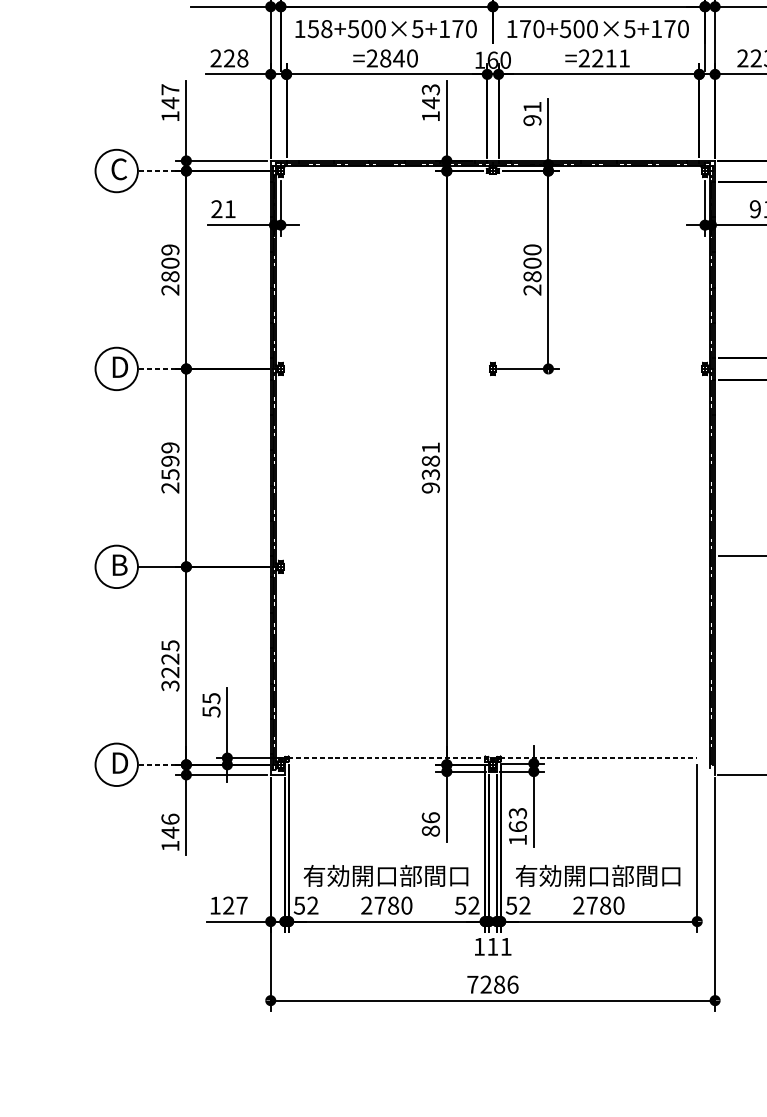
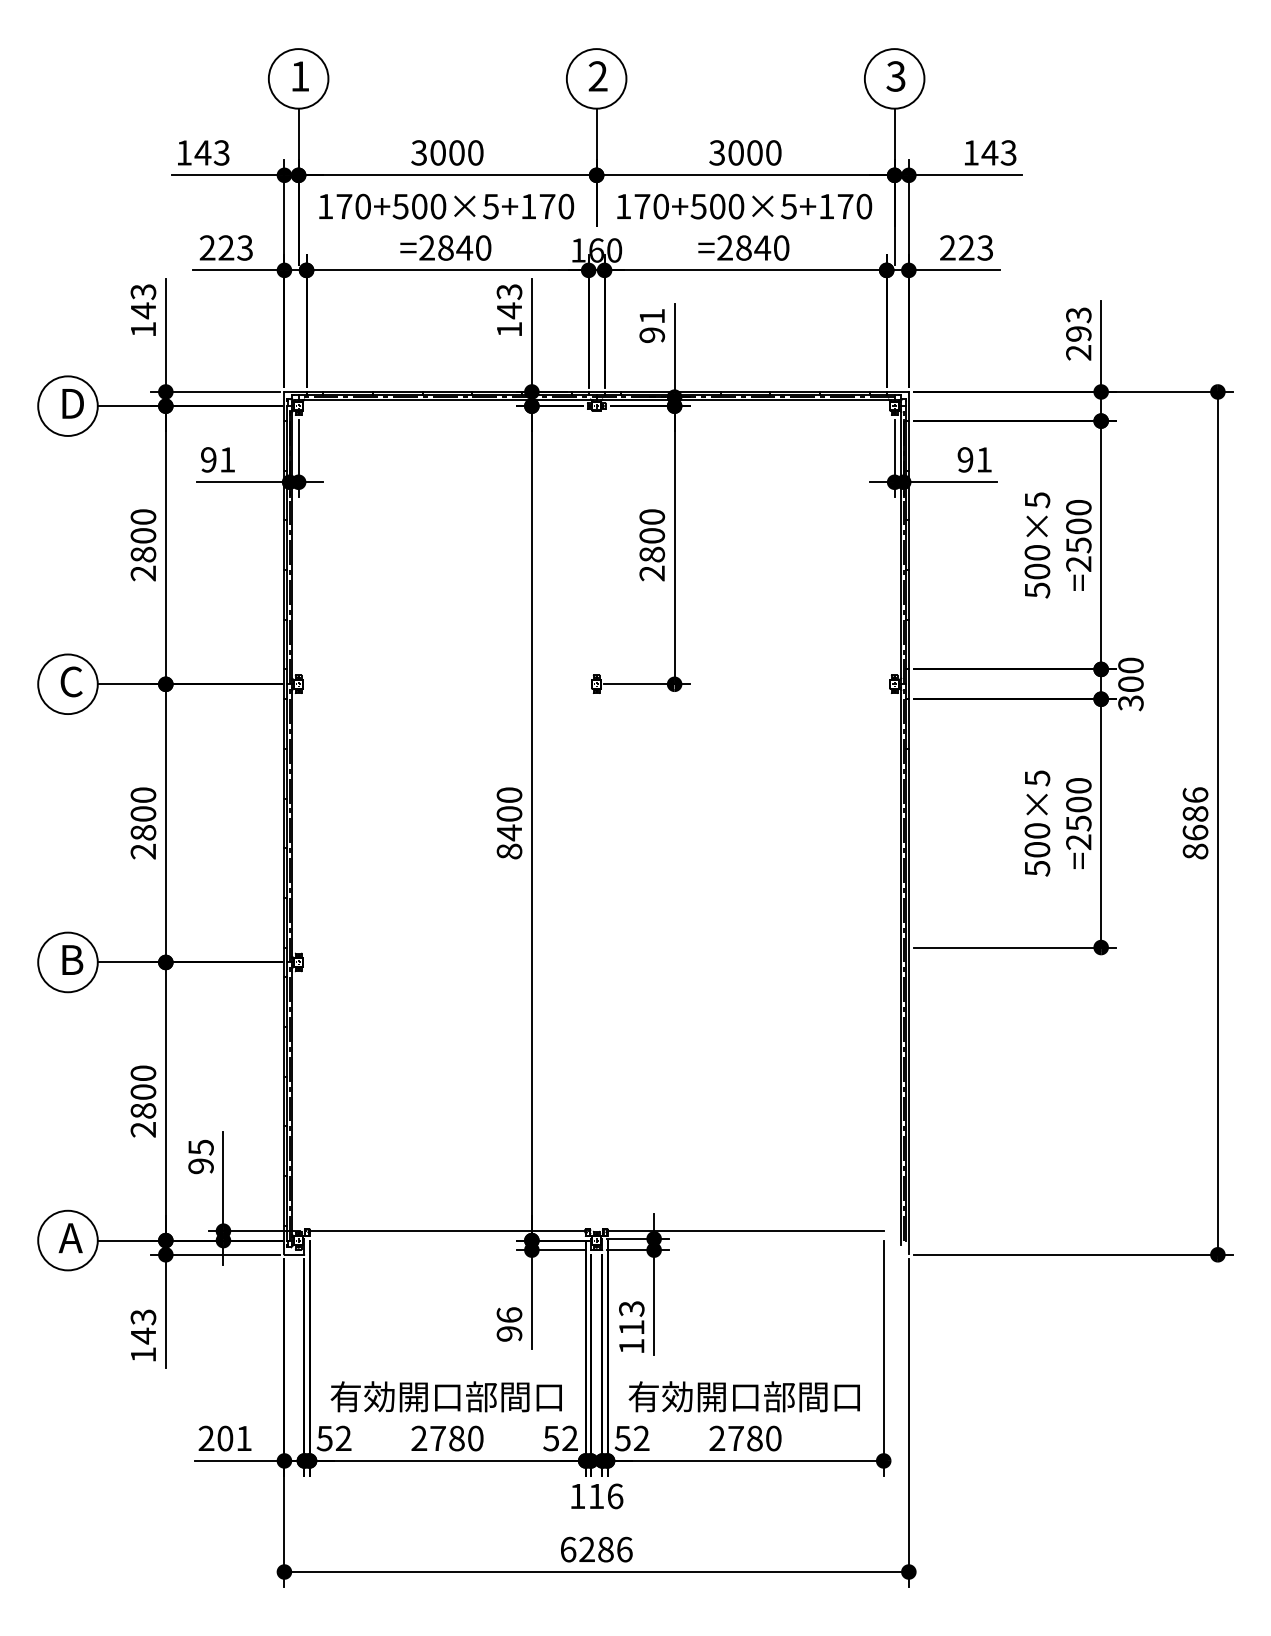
text: (319, 28) -> (353, 206), 158+500×5+170 -> 170+500×5+170
text: (243, 58) -> (245, 247), 228 -> 223
text: (610, 58) -> (762, 247), =2211 -> =2840
text: (170, 89) -> (143, 291), 147 -> 143
text: (119, 169) -> (71, 403), C -> D
line: (156, 171) -> (124, 406), dashed -> solid
text: (216, 208) -> (208, 459), 21 -> 91
text: (170, 249) -> (143, 516), 2809 -> 2800
text: (119, 366) -> (71, 681), D -> C
line: (156, 369) -> (124, 684), dashed -> solid
text: (170, 460) -> (143, 813), 2599 -> 2800
text: (430, 467) -> (509, 823), 9381 -> 8400
text: (170, 665) -> (143, 1101), 3225 -> 2800
text: (211, 712) -> (200, 1166), 55 -> 95
line: (387, 758) -> (448, 1231), dashed -> solid
line: (599, 758) -> (746, 1231), dashed -> solid
text: (118, 763) -> (70, 1238), D -> A
line: (156, 764) -> (124, 1240), dashed -> solid
text: (170, 819) -> (143, 1317), 146 -> 143
text: (517, 826) -> (631, 1327), 163 -> 113
text: (430, 830) -> (509, 1333), 86 -> 96
text: (228, 905) -> (224, 1438), 127 -> 201
text: (506, 946) -> (615, 1496), 111 -> 116
text: (472, 984) -> (568, 1549), 7286 -> 6286

